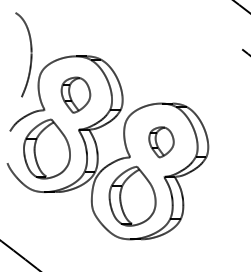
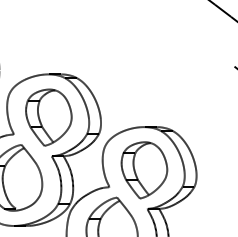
part: (75, 95) -> (48, 118), size x1.43
part: (161, 142) -> (144, 170), size x1.67

